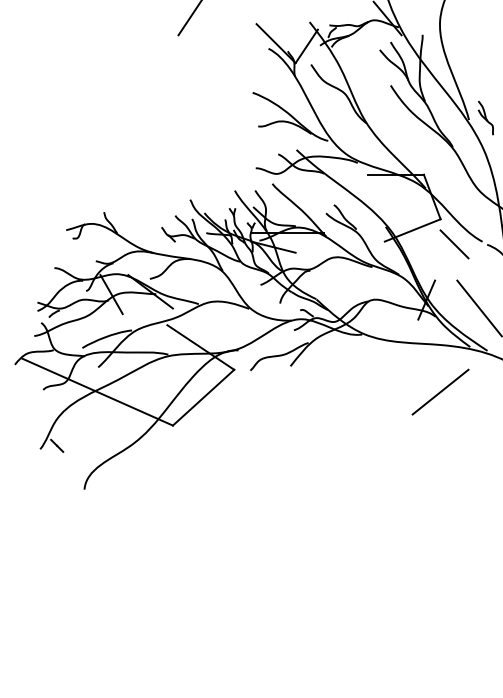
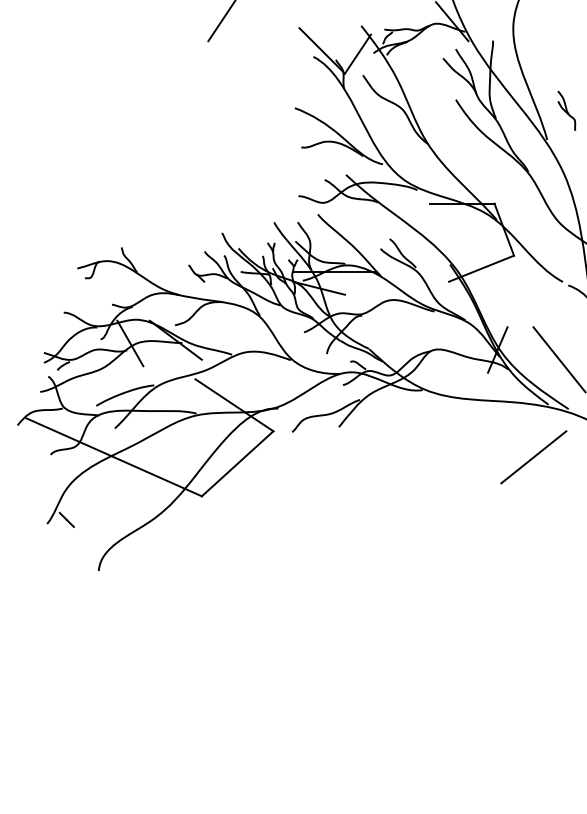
part: (485, 117) -> (566, 110), moved
line: (454, 244) -> (530, 285), removed
line: (440, 391) -> (533, 456), moved

